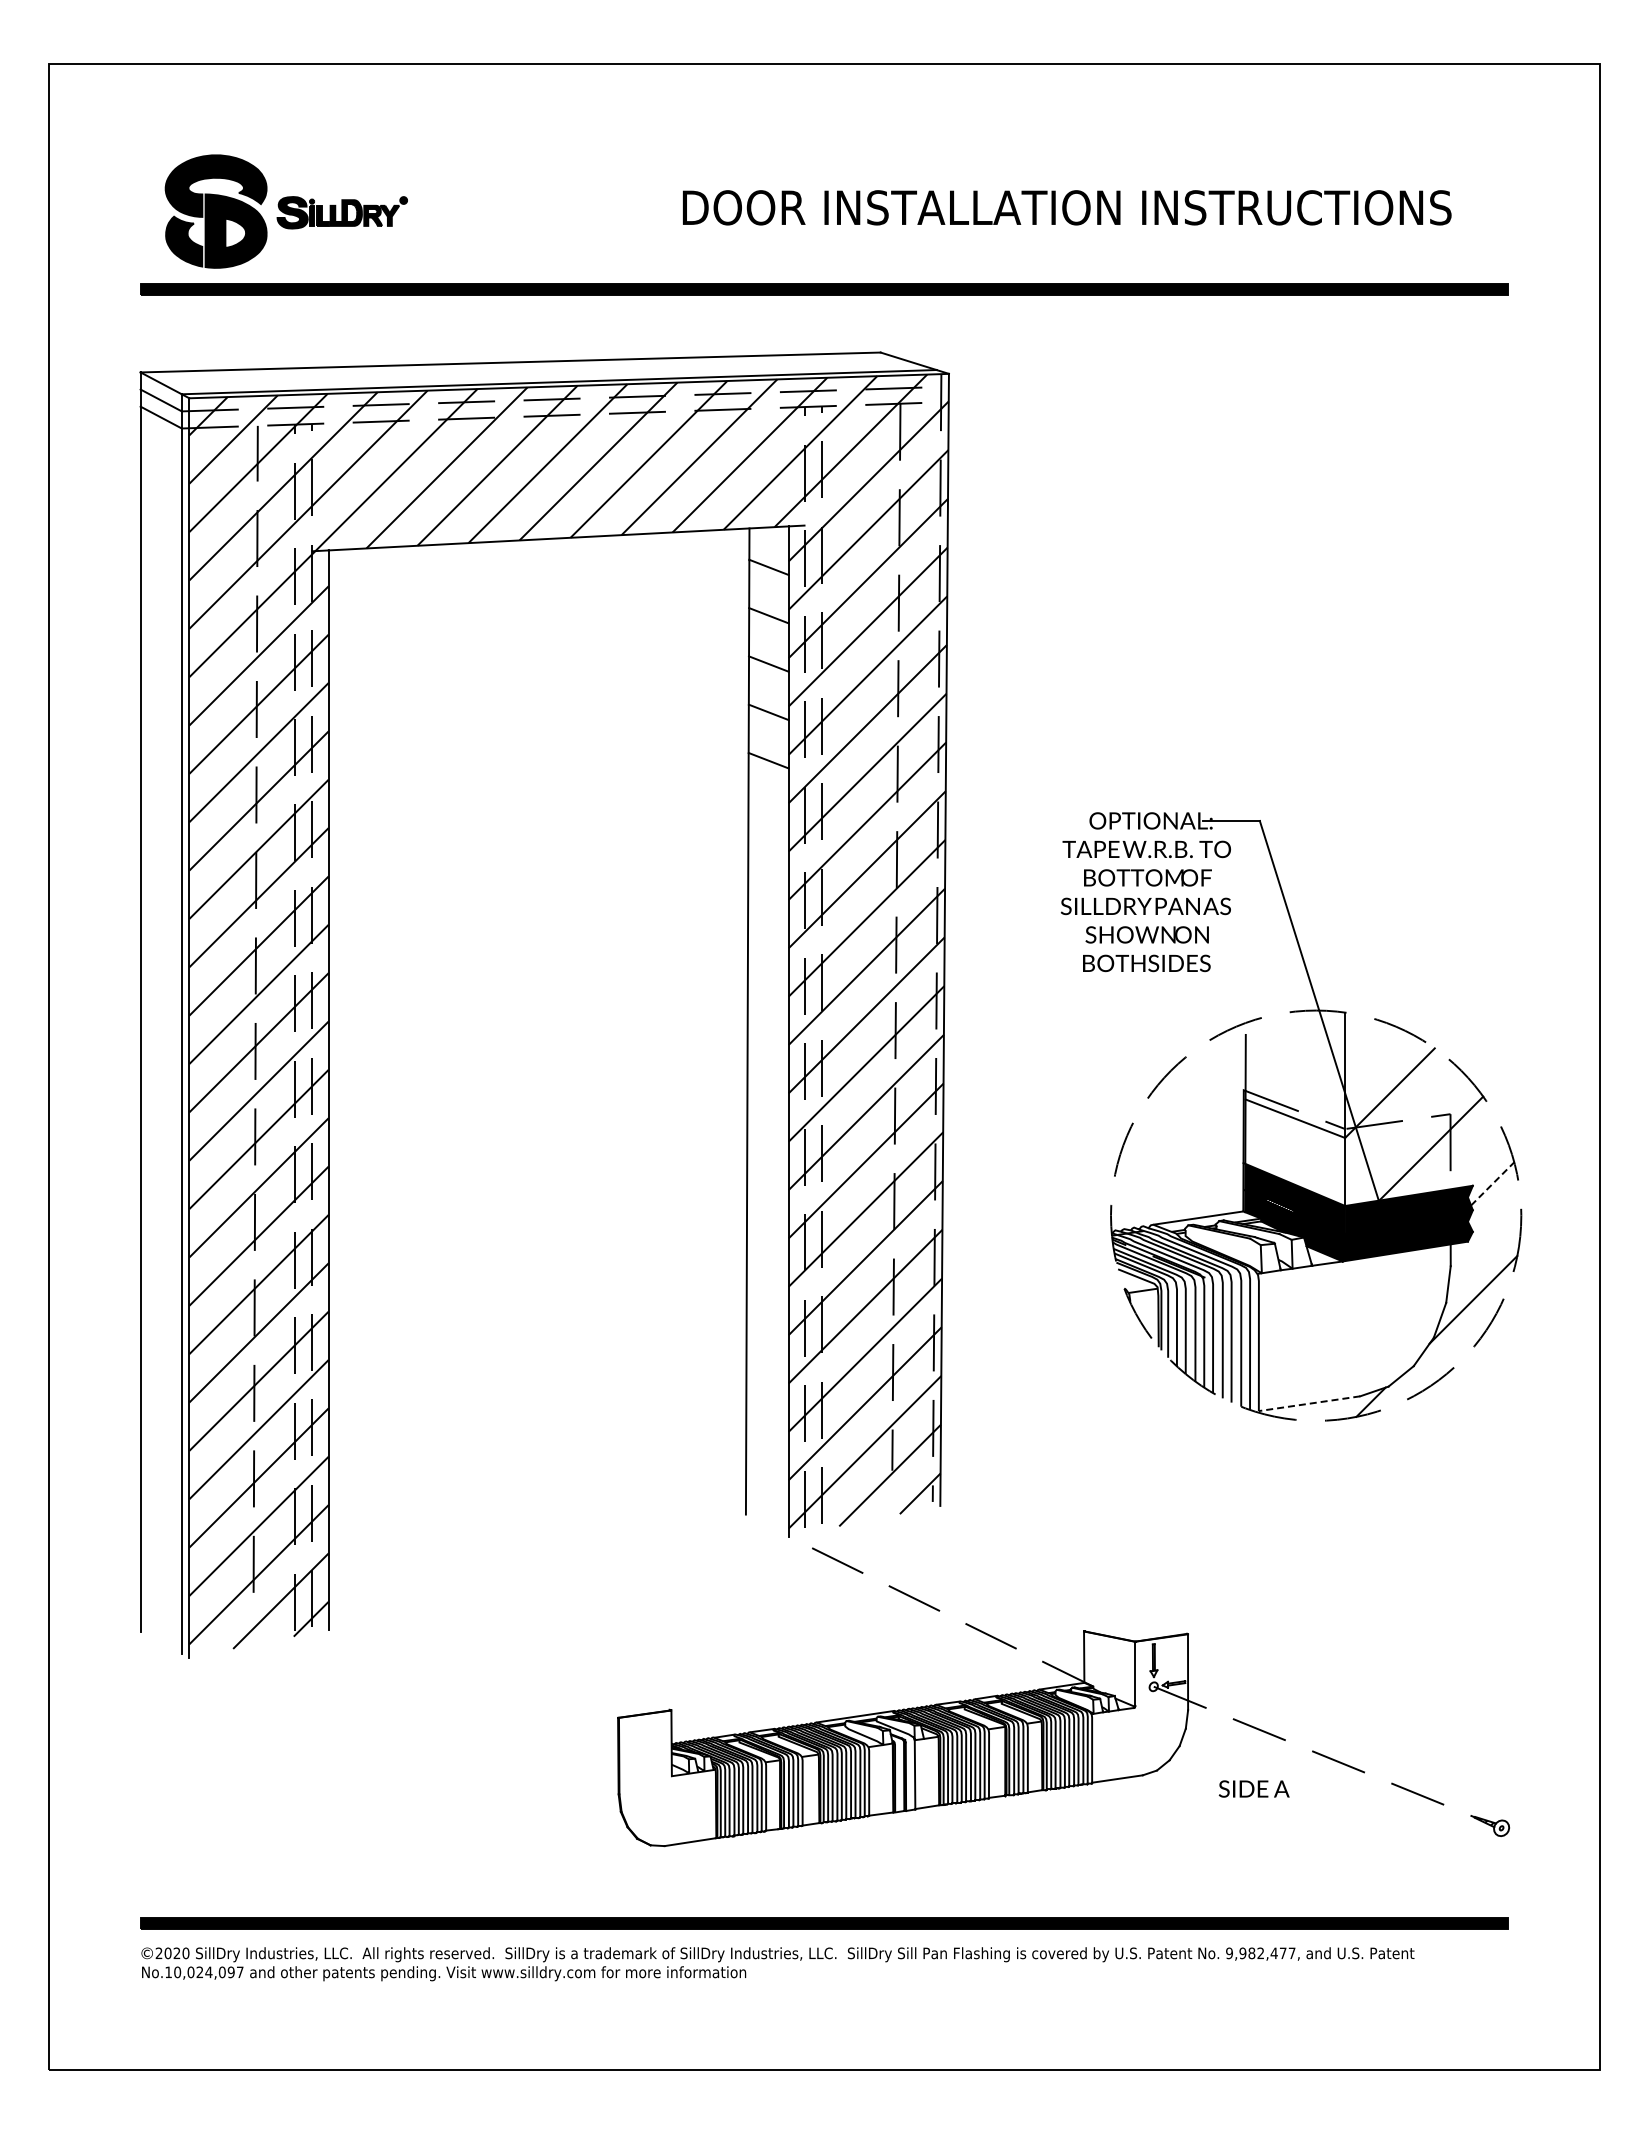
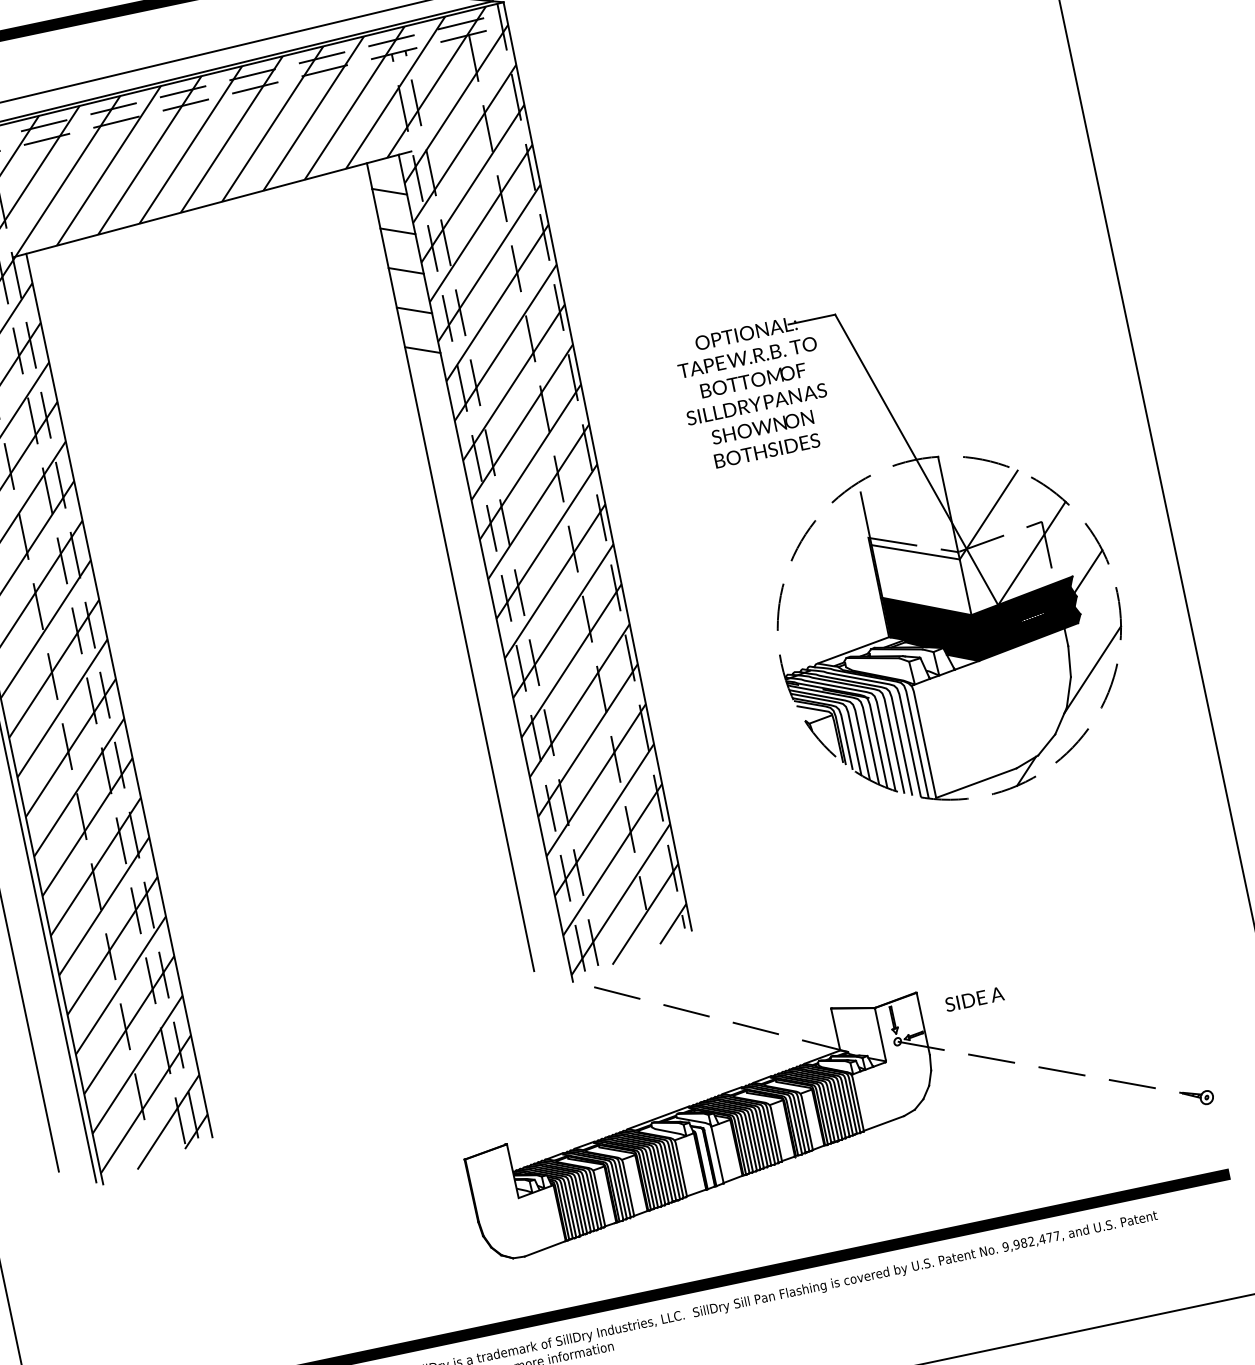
line: (1492, 1183) -> (1088, 571), dashed -> solid
line: (1309, 1403) -> (976, 782), dashed -> solid
text: (1253, 1788) -> (973, 998), moved

